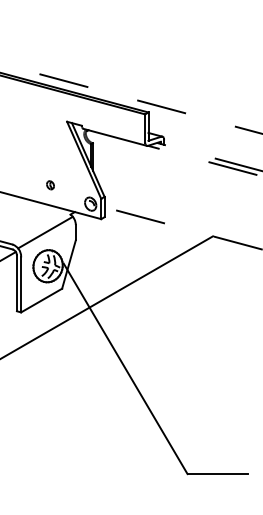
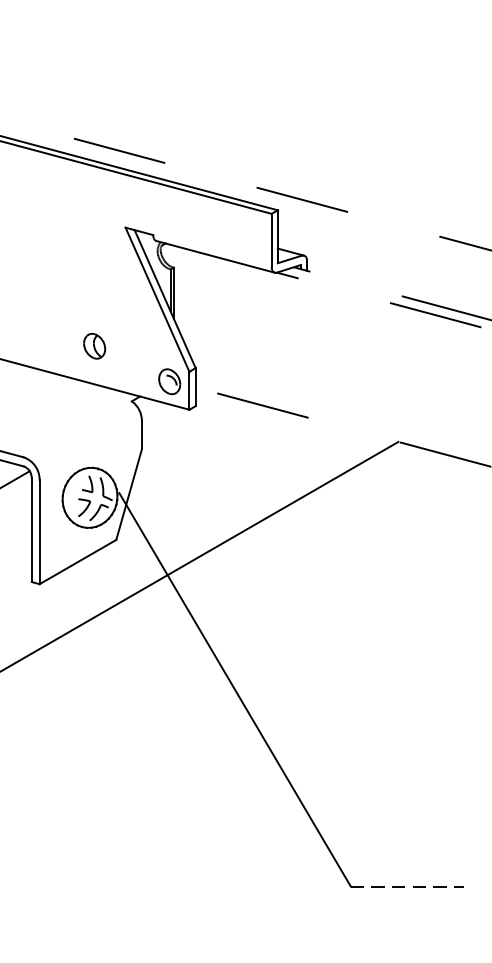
part: (50, 185) -> (94, 346), size x1.6
line: (45, 232) -> (85, 434), removed
line: (218, 474) -> (408, 887), solid -> dashed

